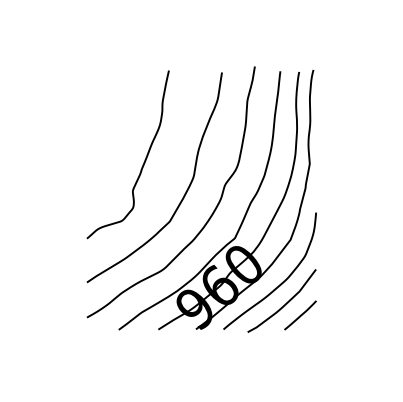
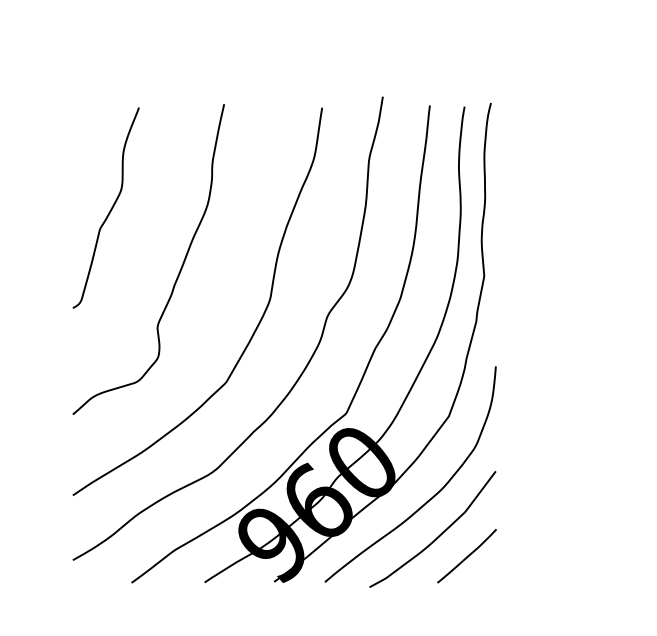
curve: (106, 127) -> (108, 209), added

